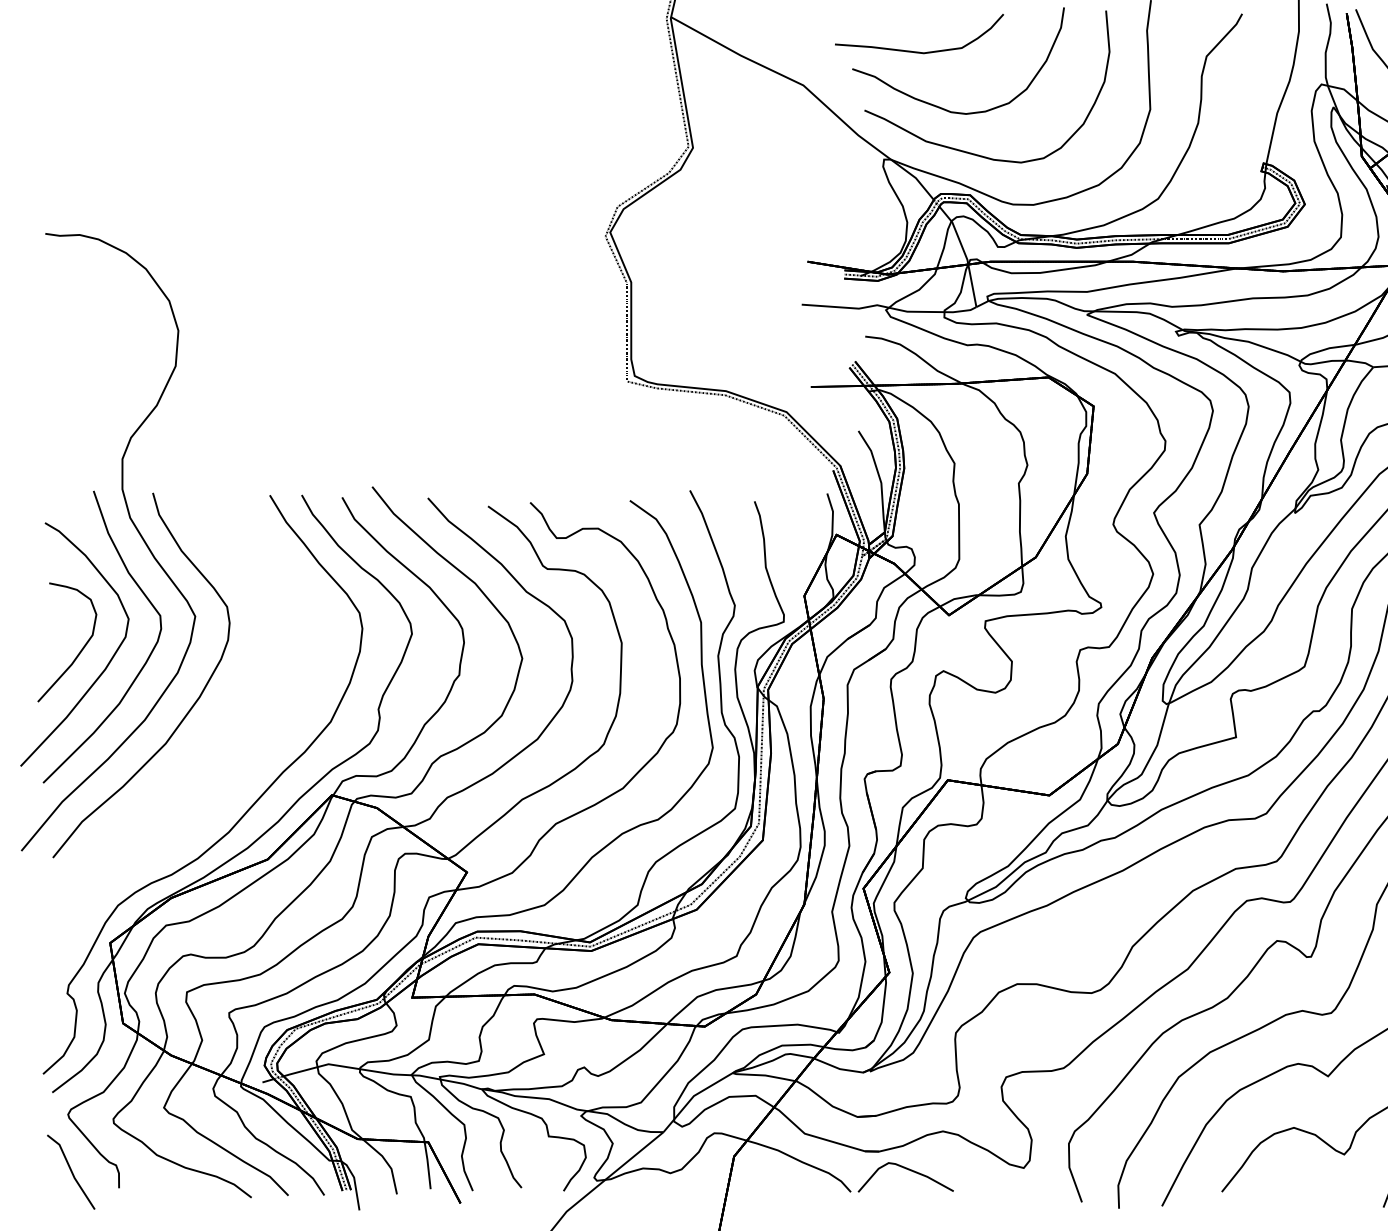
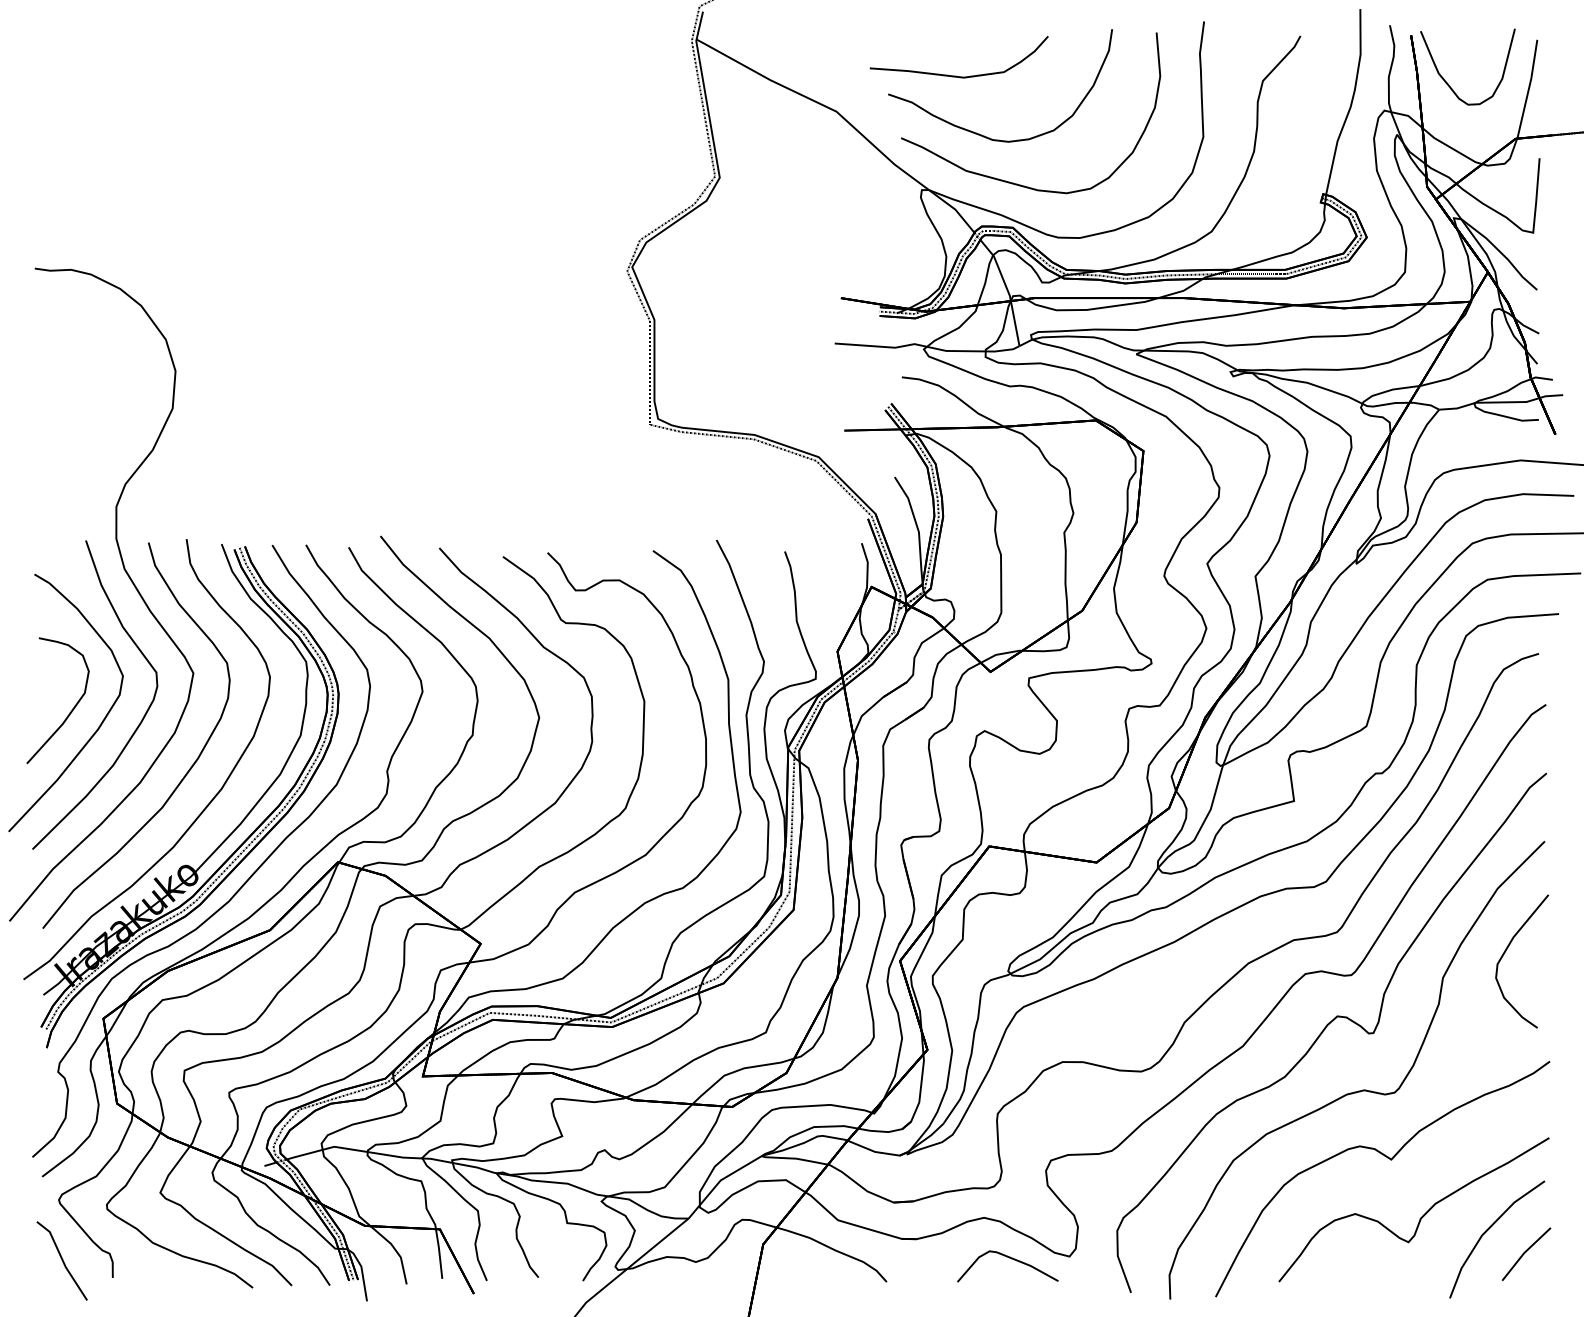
part: (202, 748) -> (200, 812), added
curve: (909, 1170) -> (1011, 1259), moved

